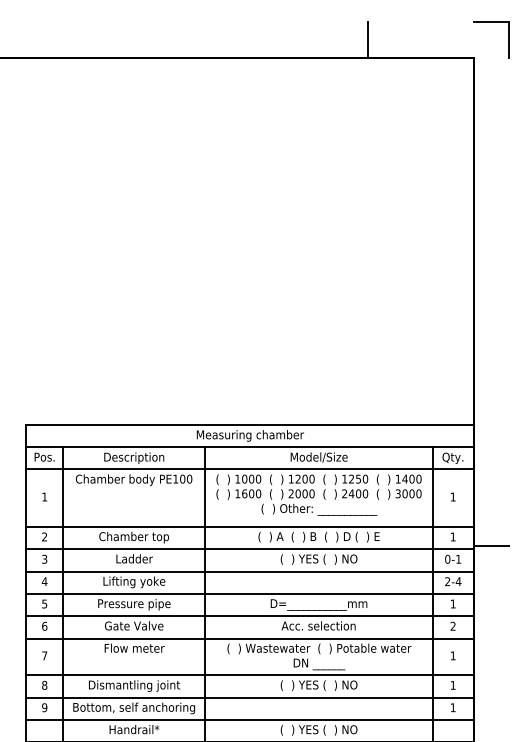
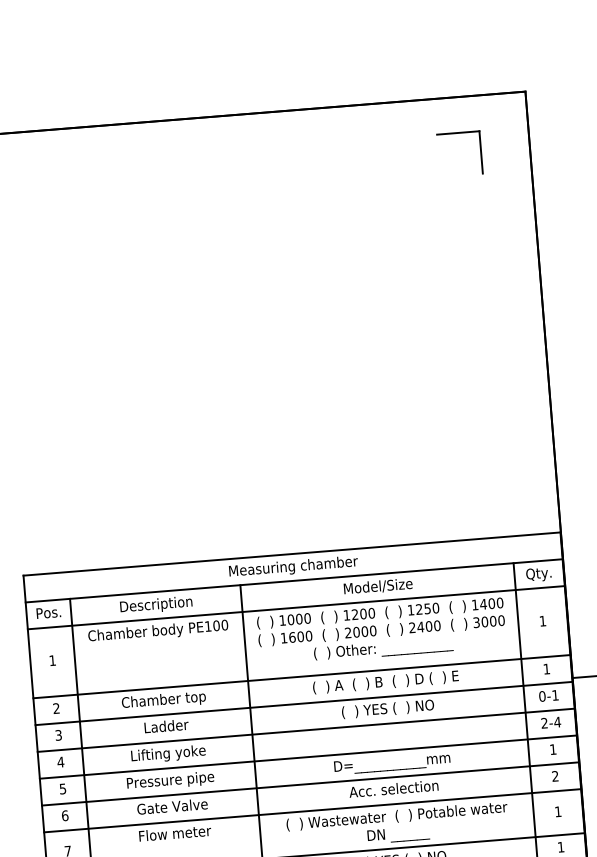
part: (491, 22) -> (458, 133), moved
line: (368, 39) -> (397, 80), removed

